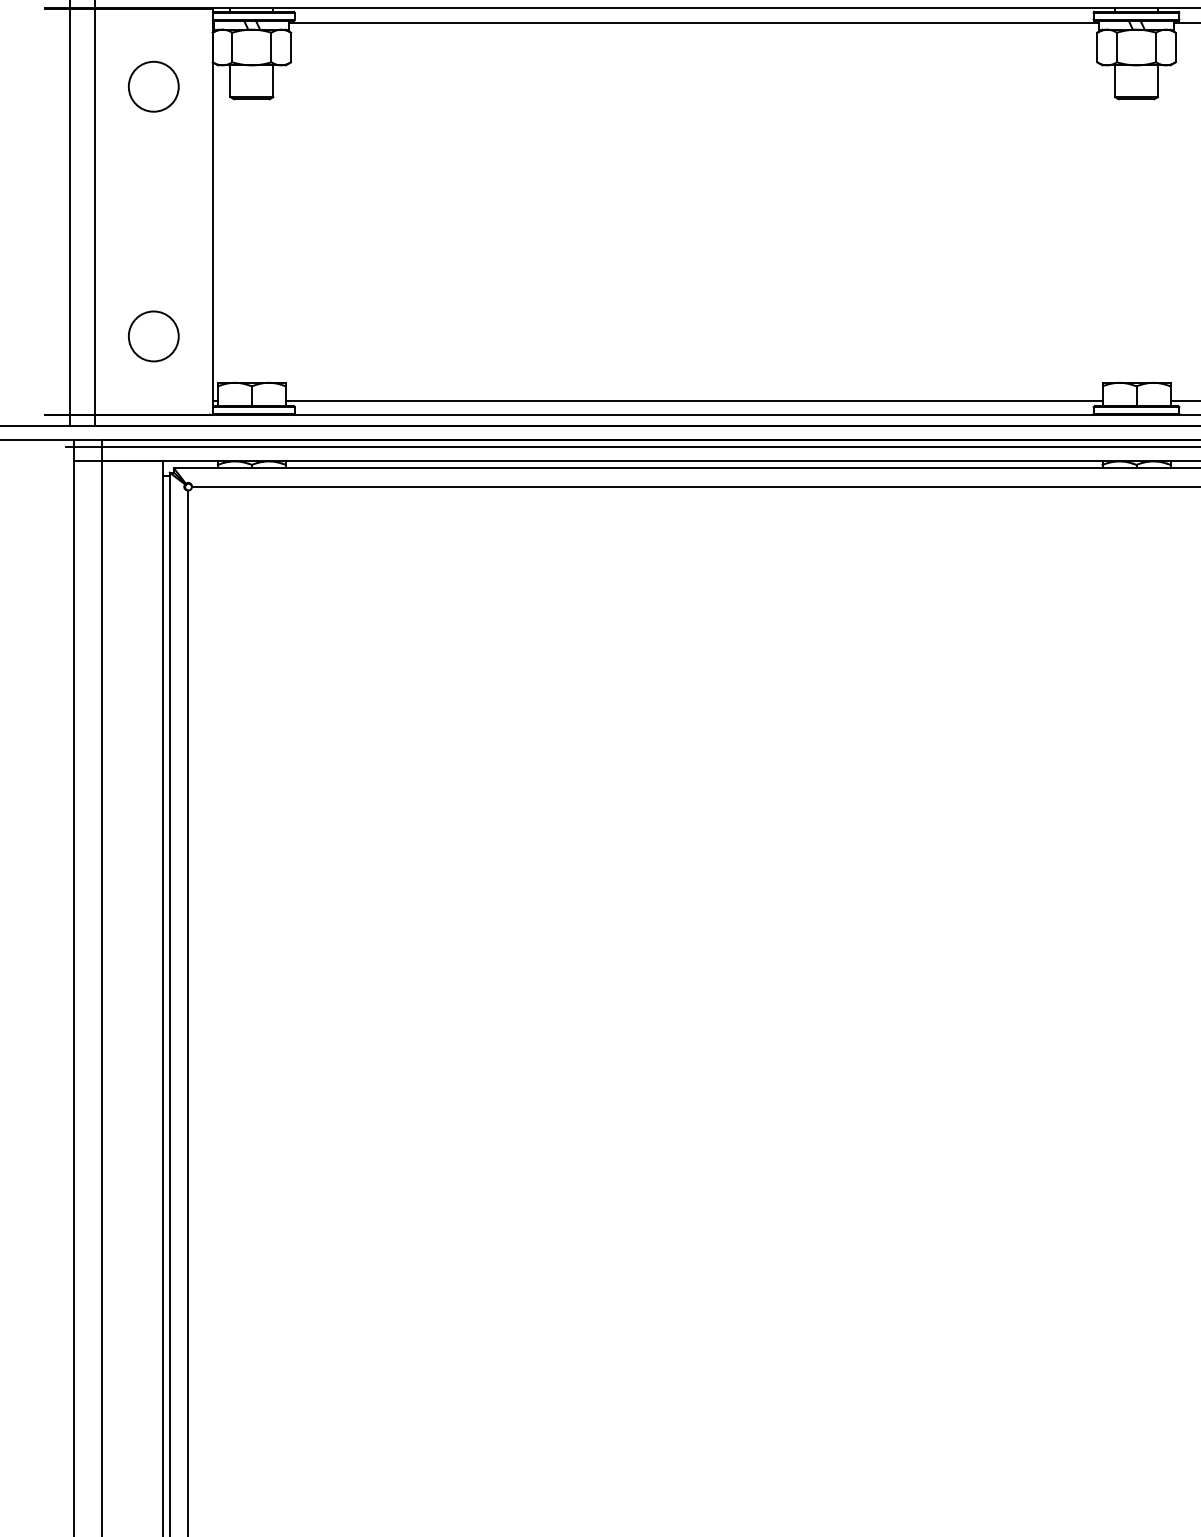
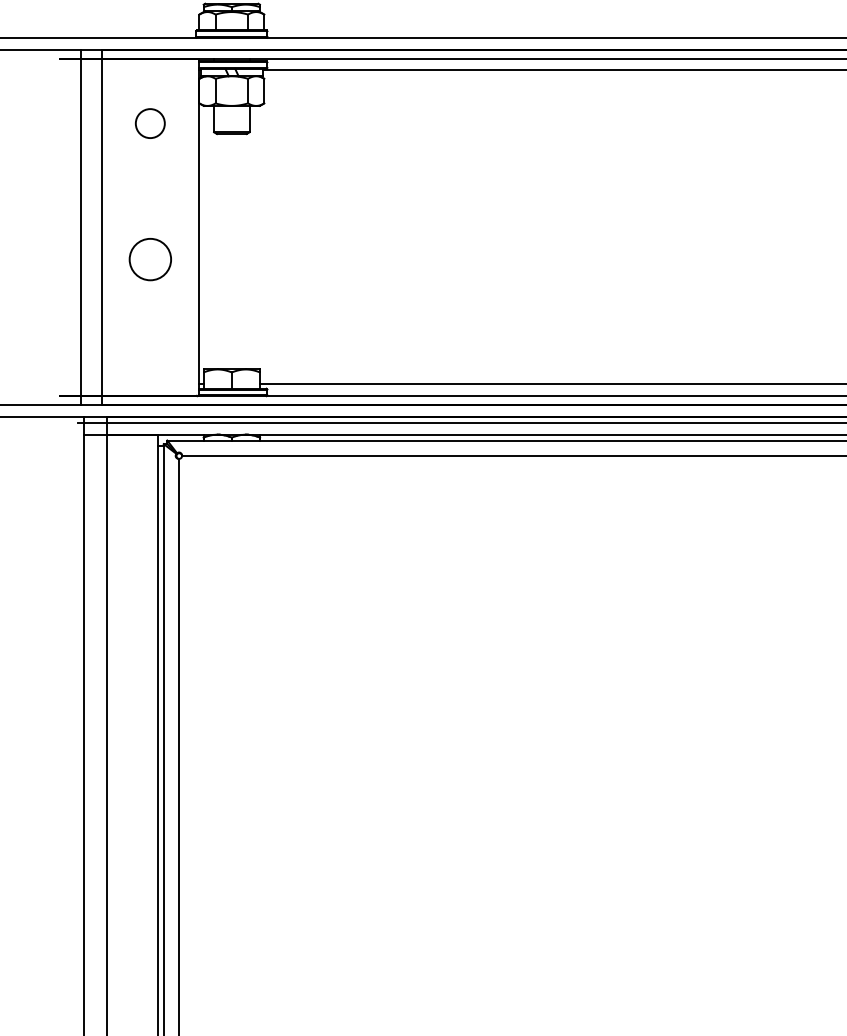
circle: (153, 86) -> (150, 123), size x0.7
circle: (153, 336) -> (150, 259), moved

